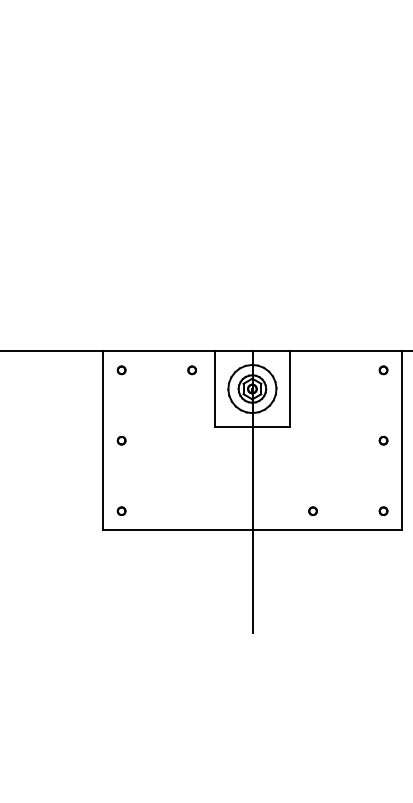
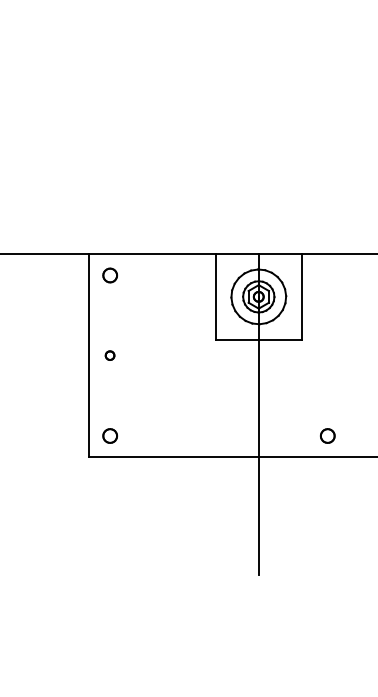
part: (121, 370) -> (109, 275), size x1.6
part: (191, 370) -> (189, 275), removed
part: (121, 510) -> (109, 435), size x1.6
part: (312, 510) -> (327, 435), size x1.6

